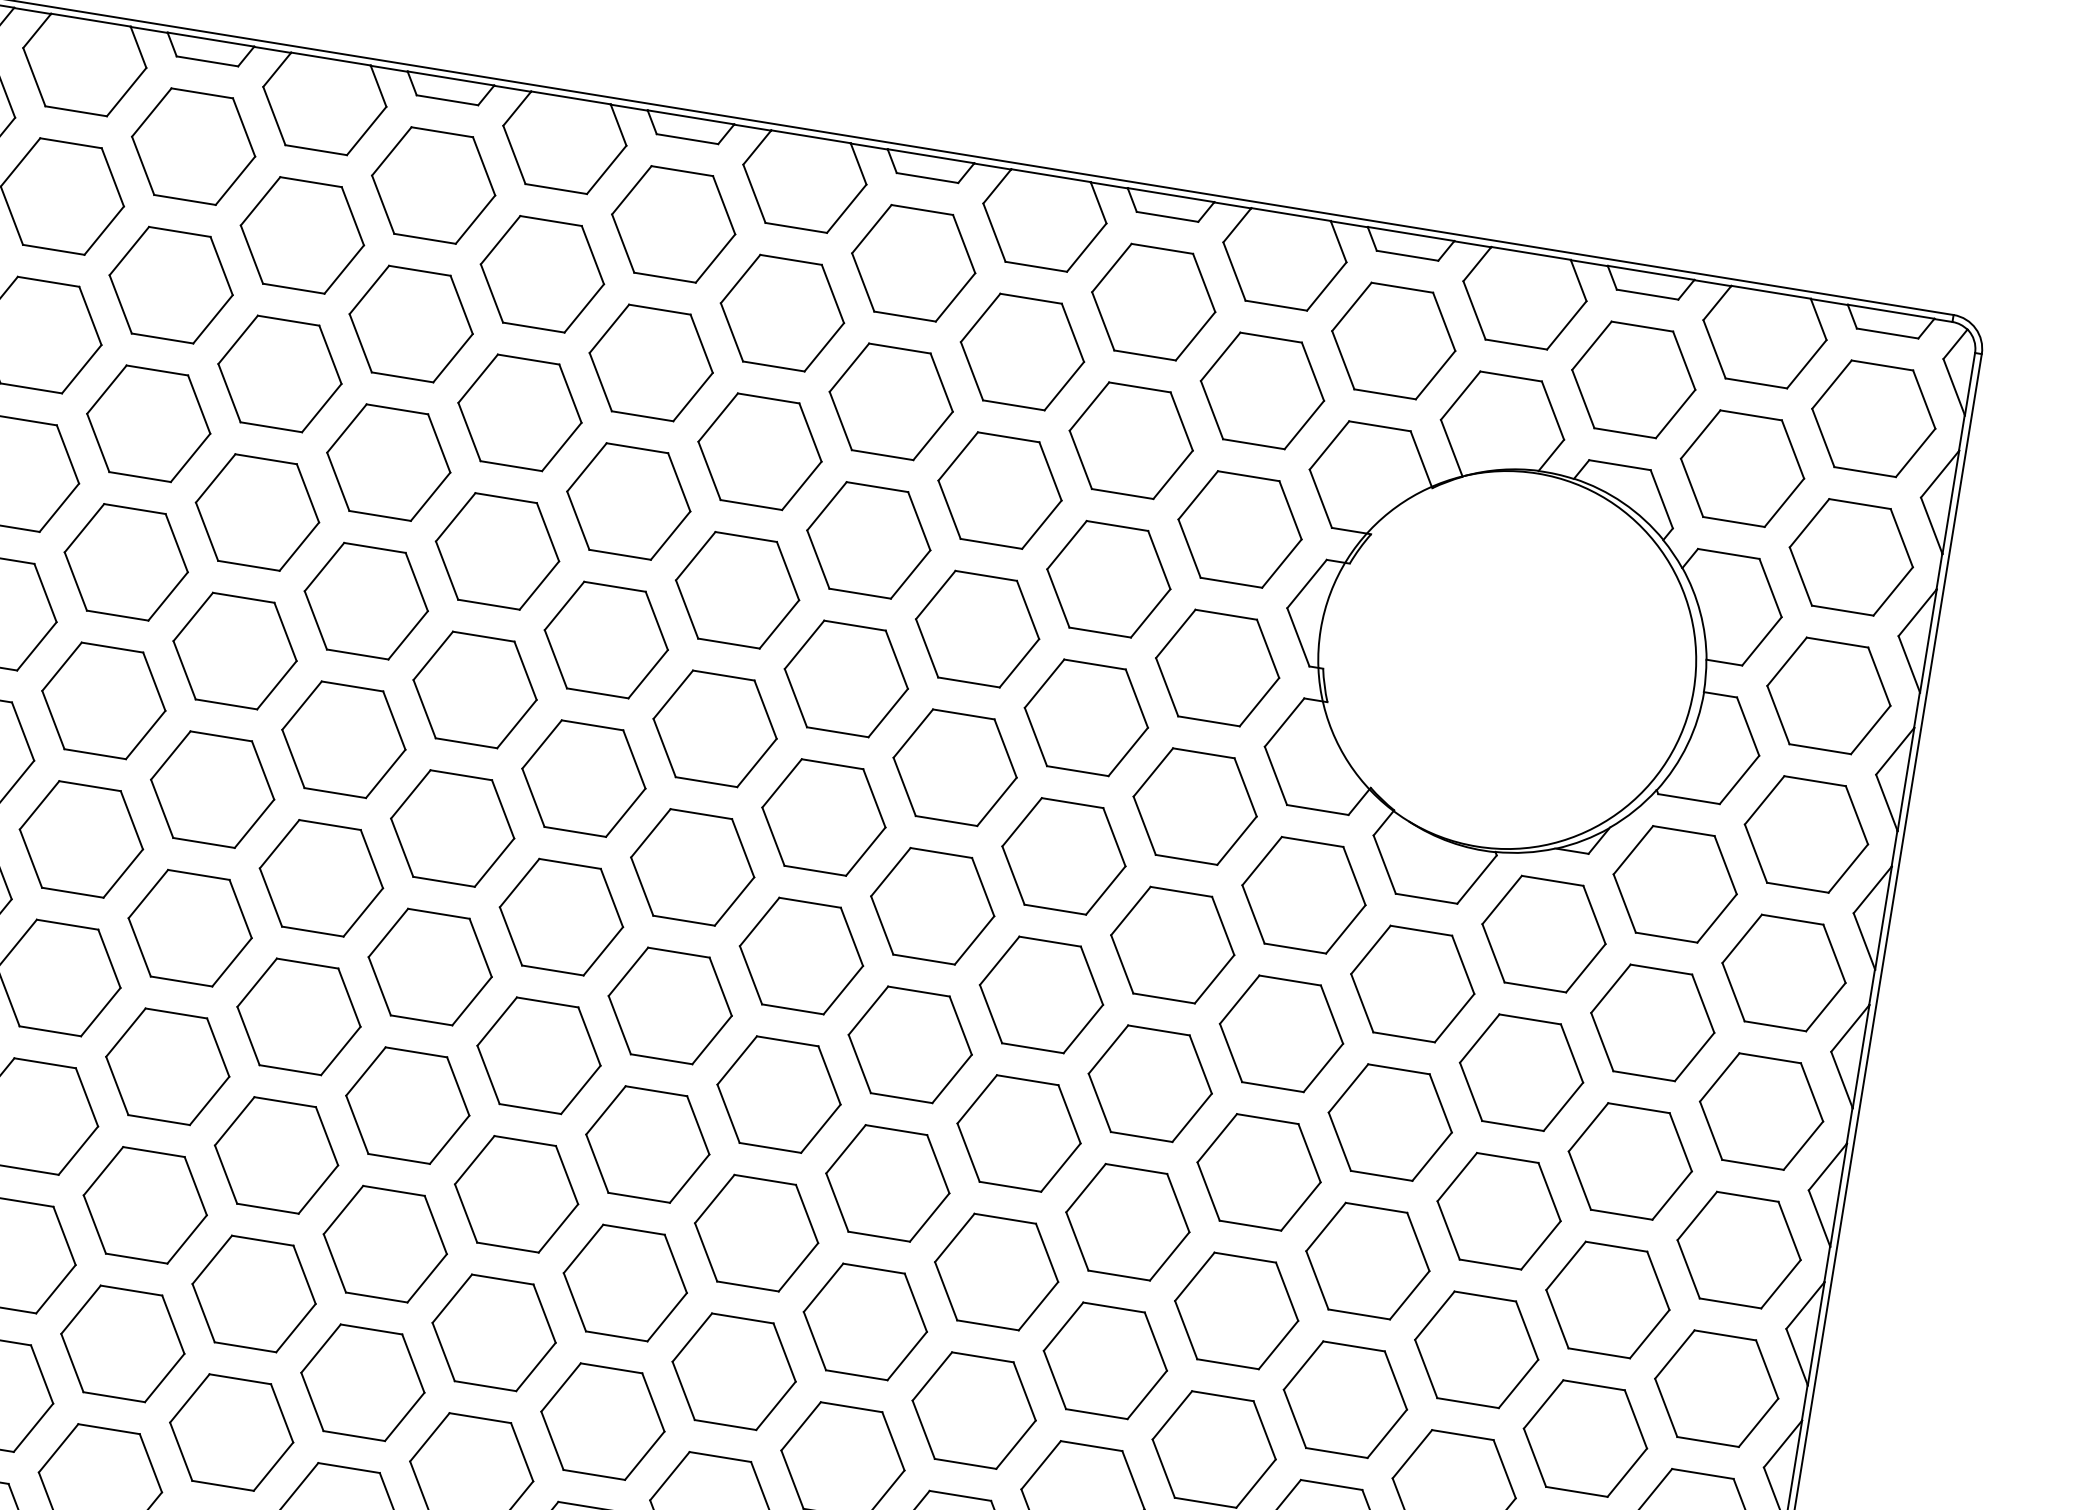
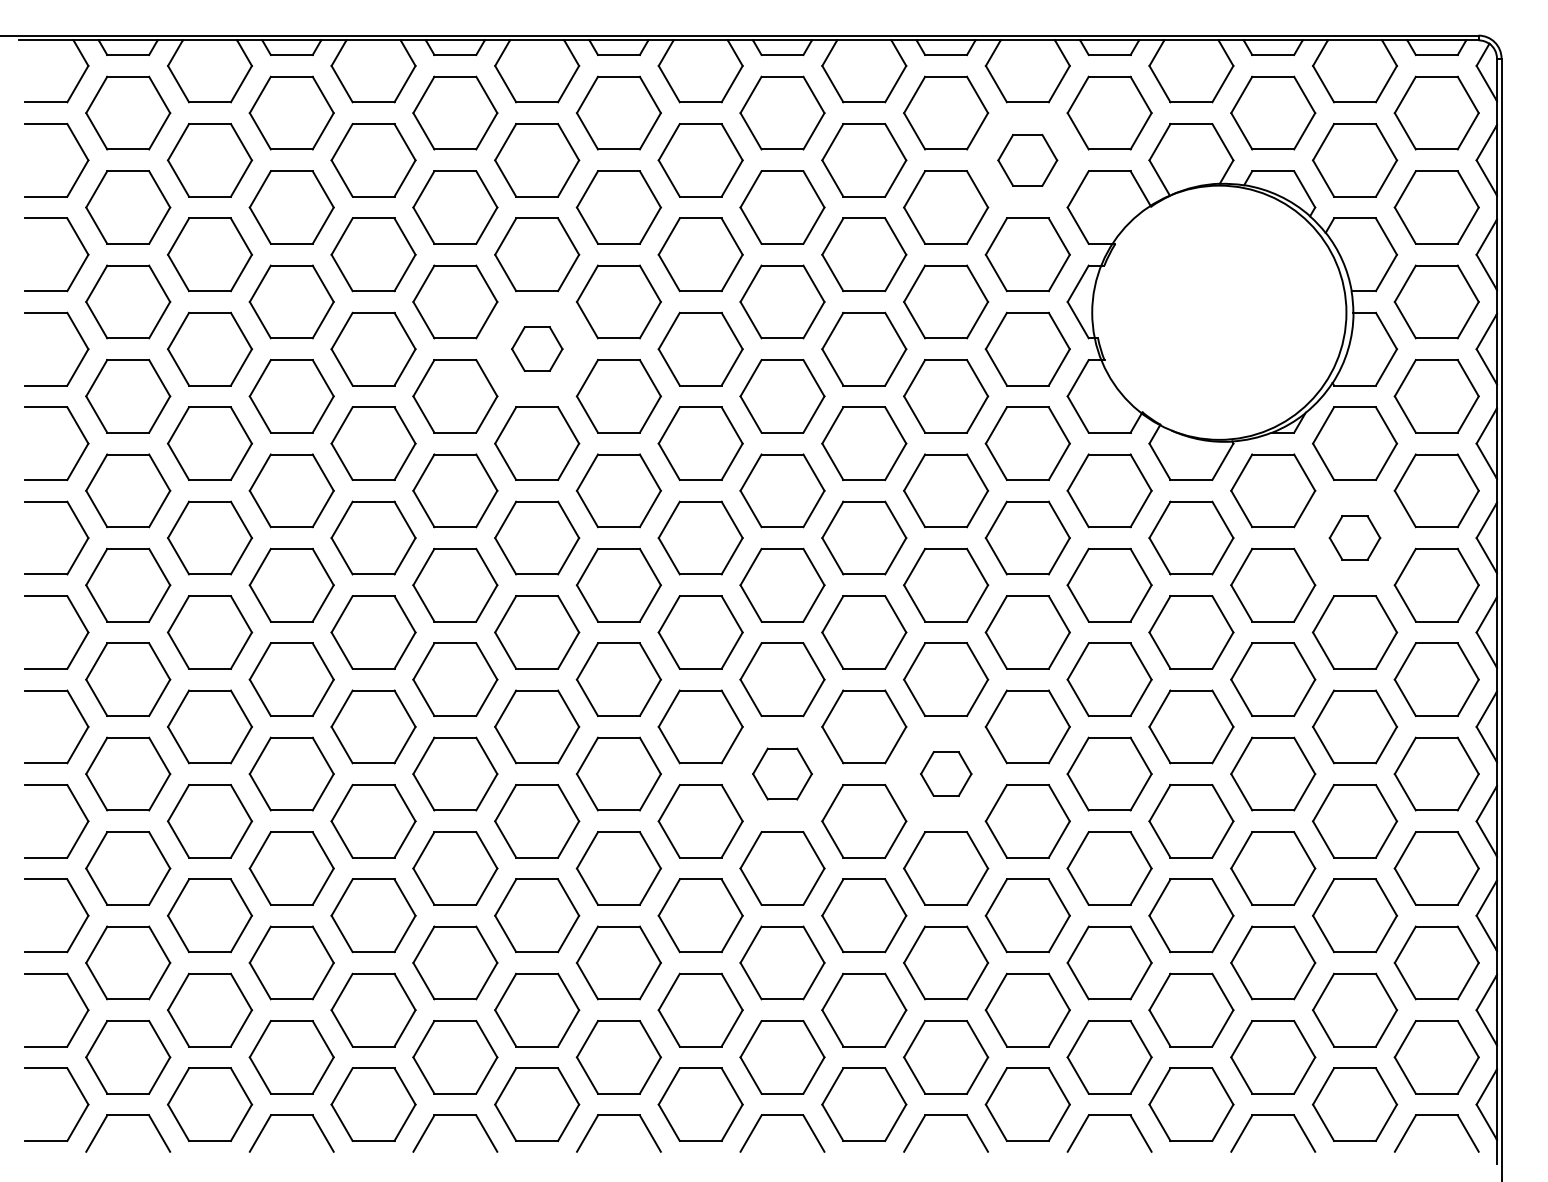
part: (1261, 391) -> (1027, 160), size x0.7
part: (498, 550) -> (537, 348), size x0.6
part: (1652, 1021) -> (1354, 537), size x0.6
part: (756, 1232) -> (782, 773), size x0.7
part: (997, 1271) -> (946, 773), size x0.6

